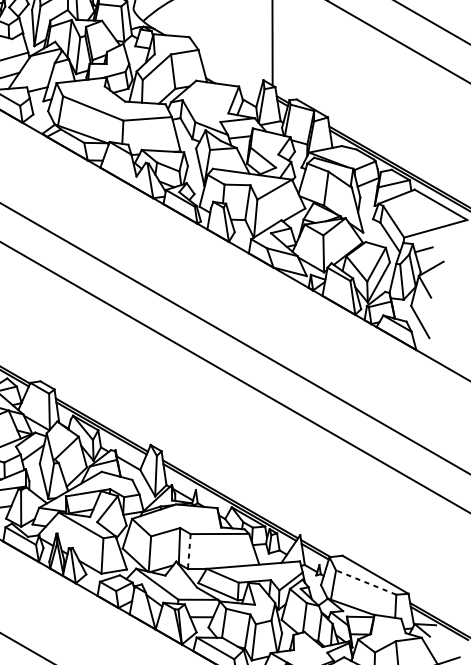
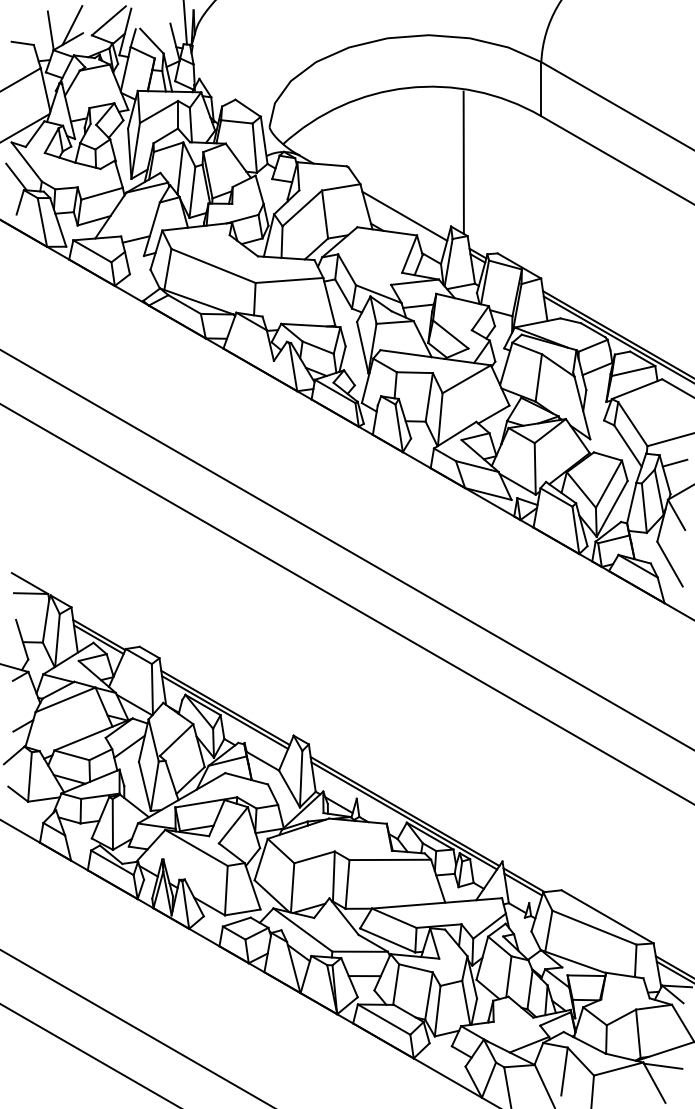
line: (230, 72) -> (404, 215), added
line: (189, 551) -> (347, 884), dashed -> solid
line: (366, 582) -> (594, 927), dashed -> solid

